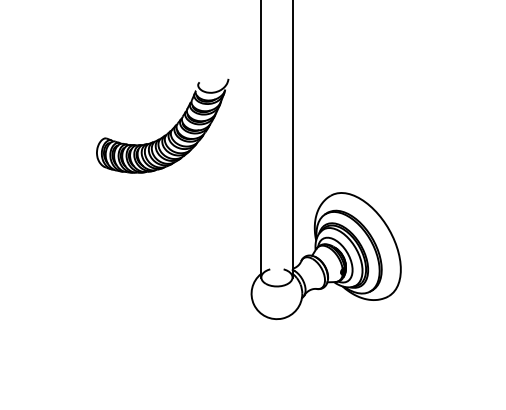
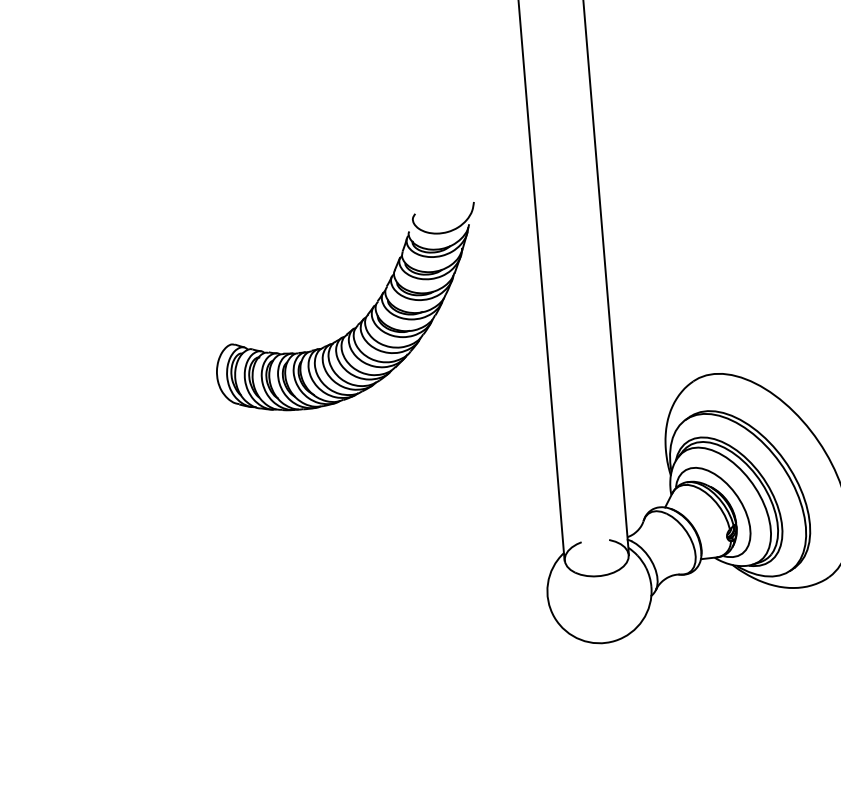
part: (168, 131) -> (359, 319), moved

